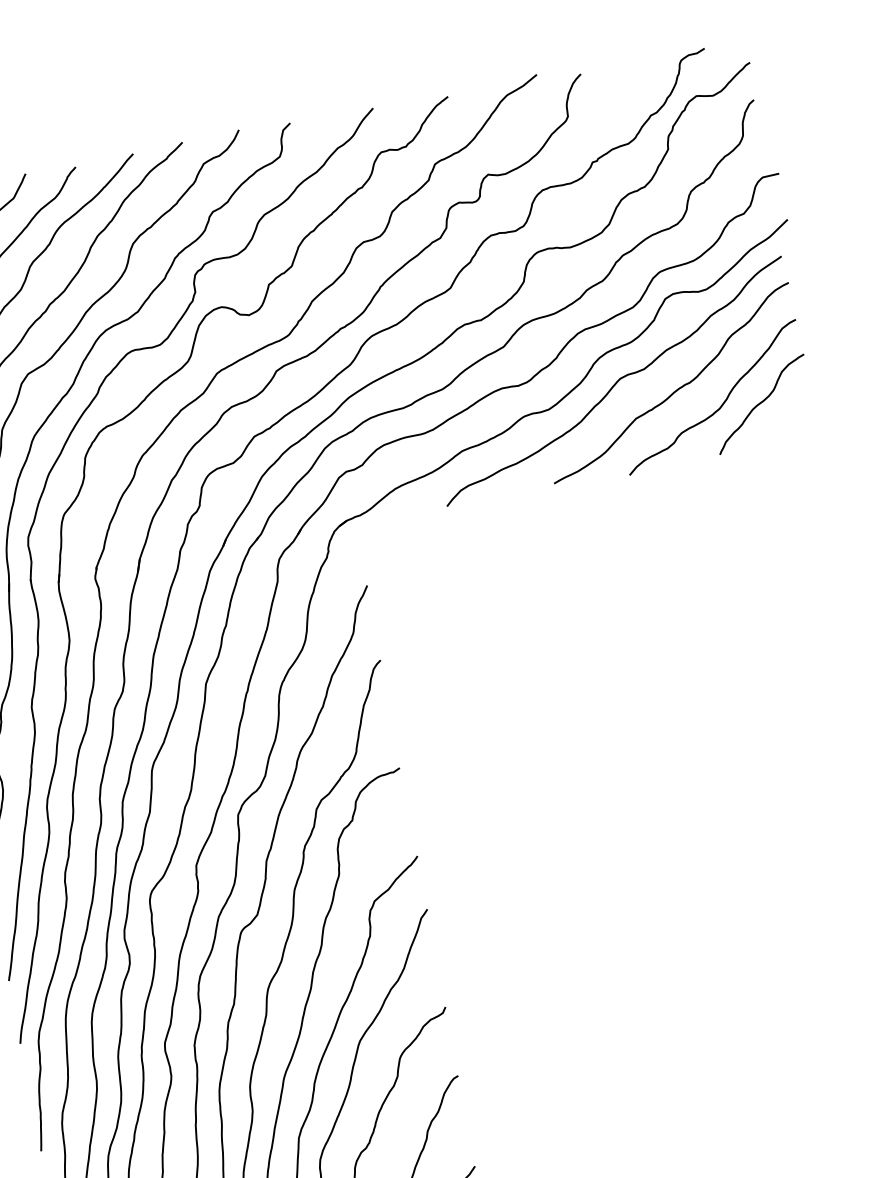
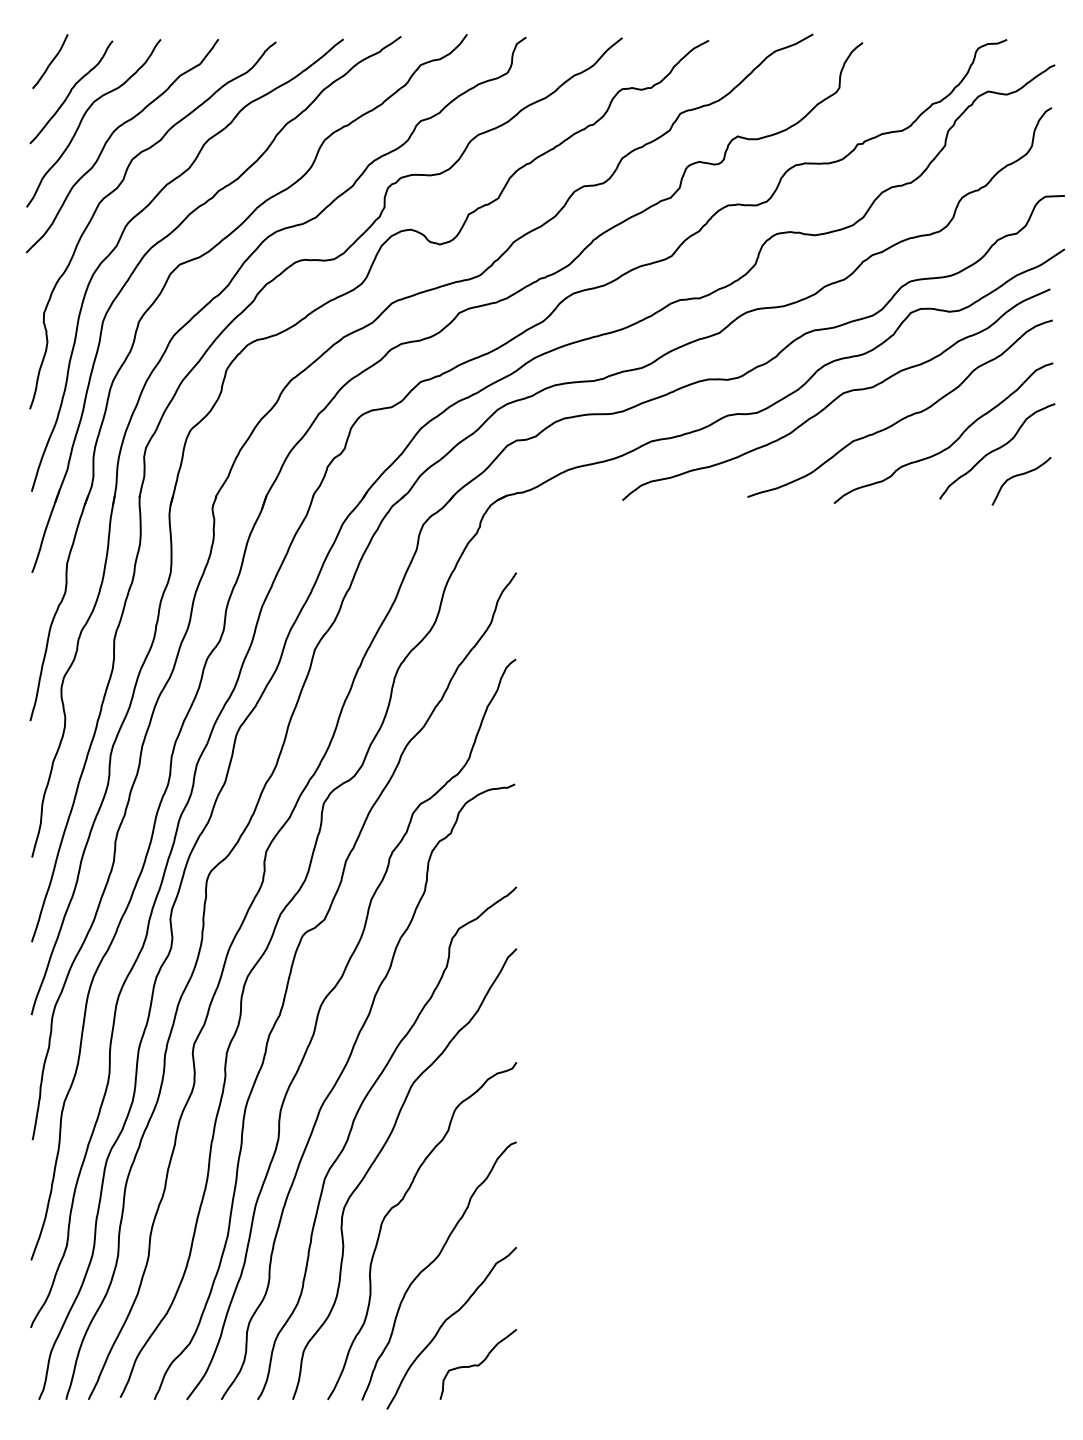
curve: (786, 421) -> (1021, 475), added

